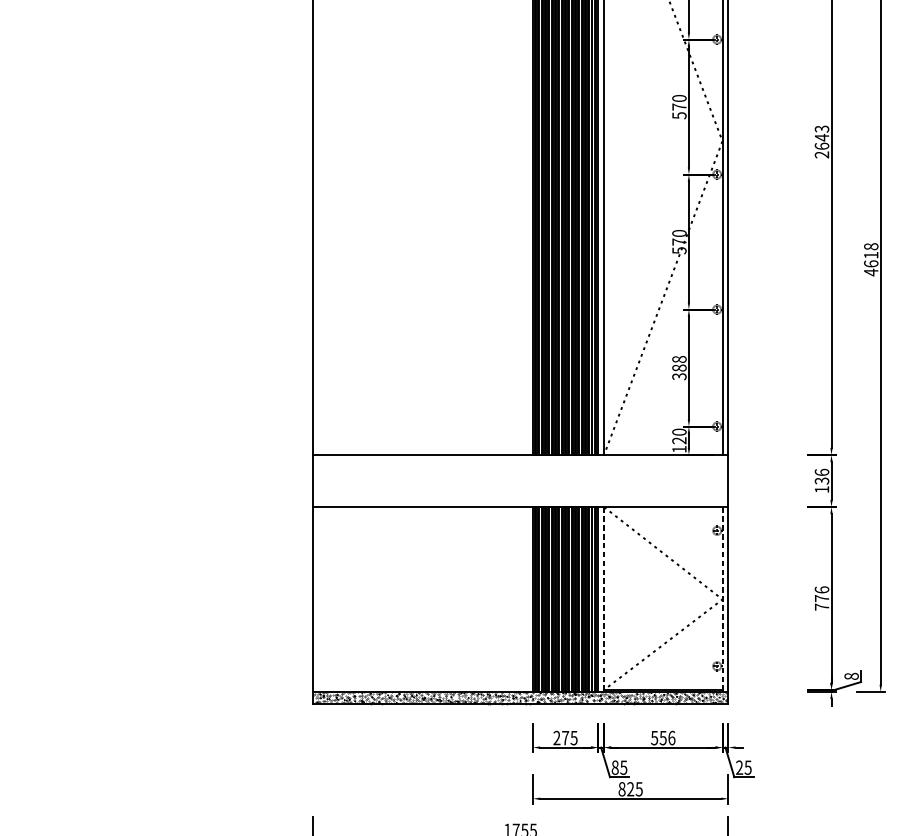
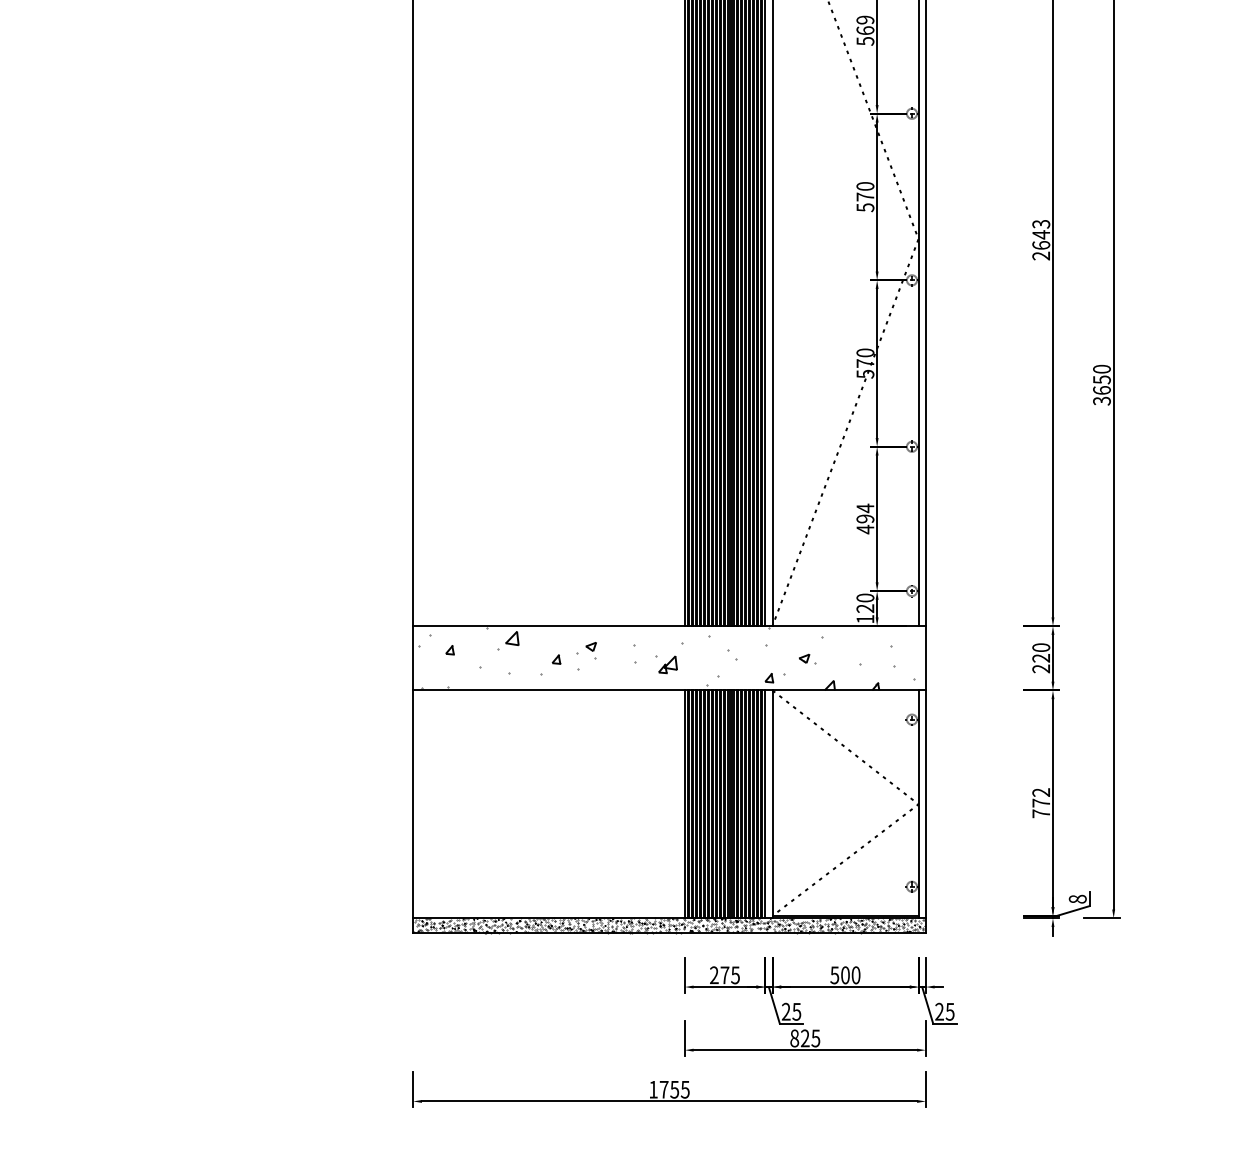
text: (870, 259) -> (1101, 384), 4618 -> 3650
text: (679, 367) -> (865, 518), 388 -> 494
text: (822, 481) -> (1041, 658), 136 -> 220
hatch: (517, 482) -> (665, 659), added
text: (822, 589) -> (1041, 792), 776 -> 772
line: (604, 599) -> (772, 804), dashed -> solid
line: (722, 599) -> (918, 804), dashed -> solid
text: (667, 738) -> (850, 975), 556 -> 500
text: (614, 767) -> (785, 1011), 85 -> 25

